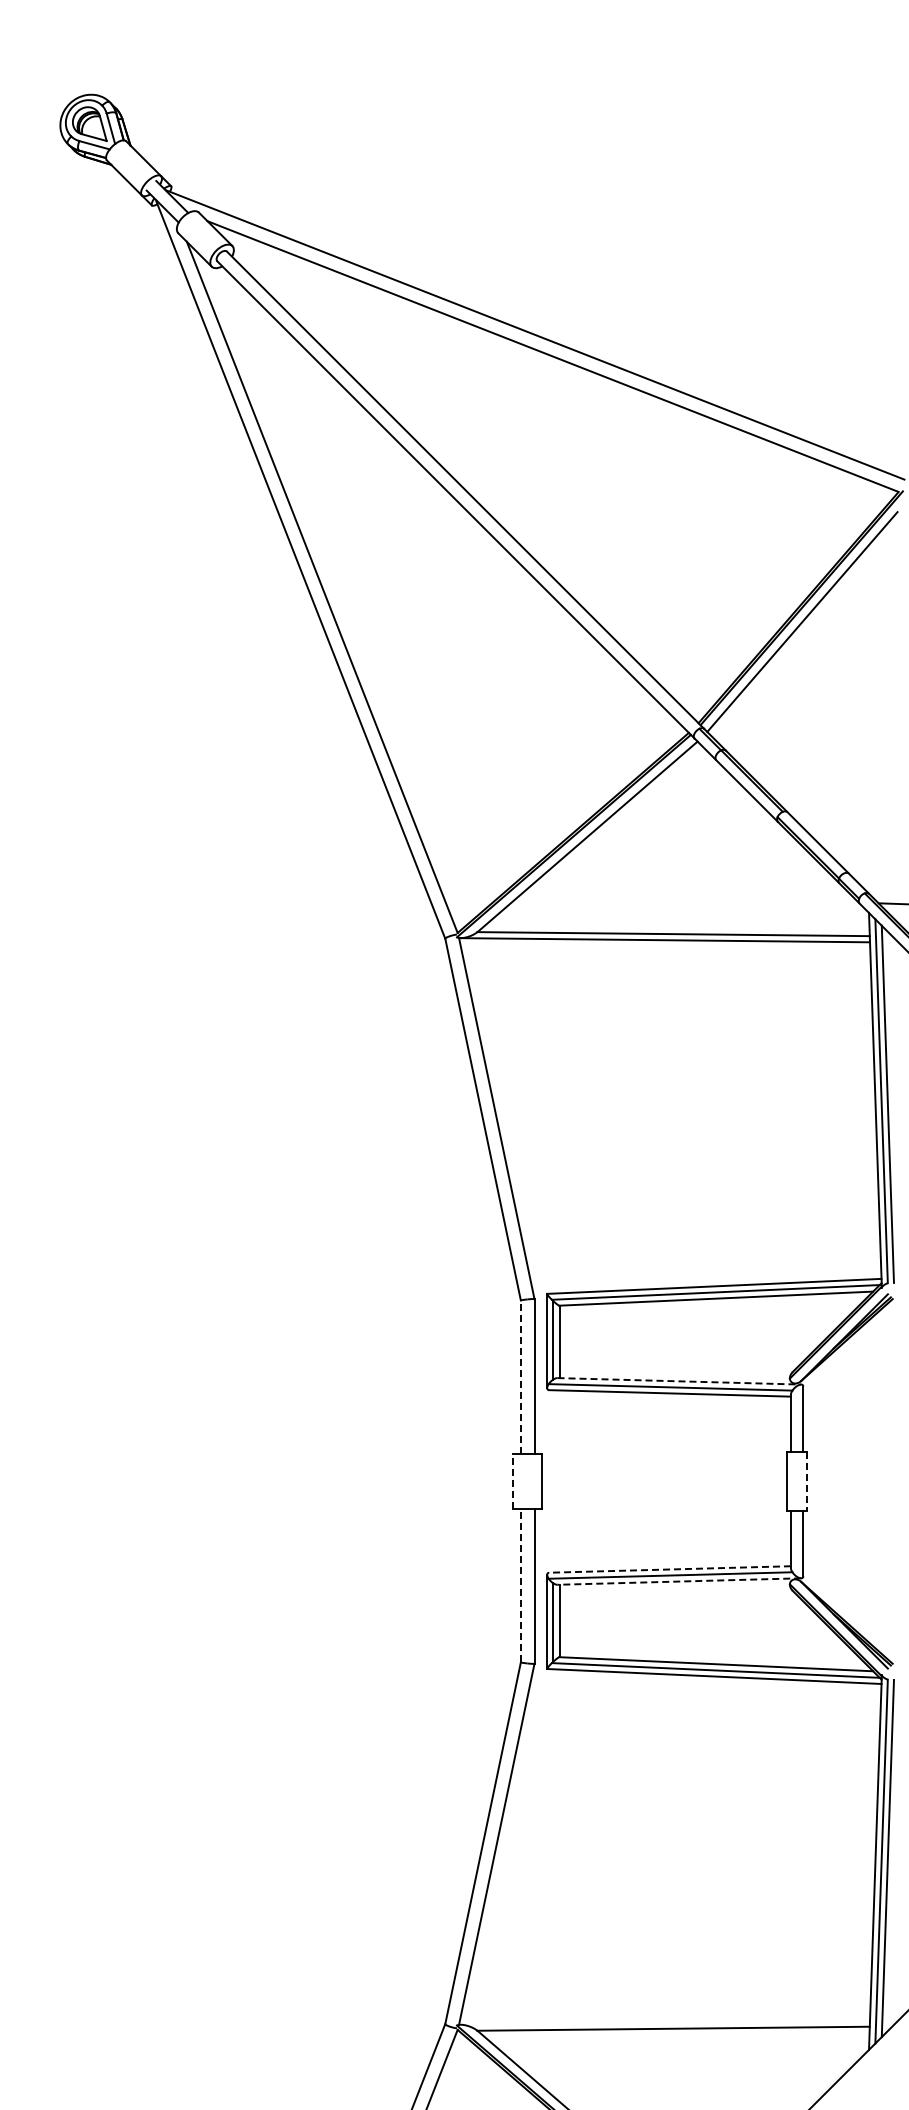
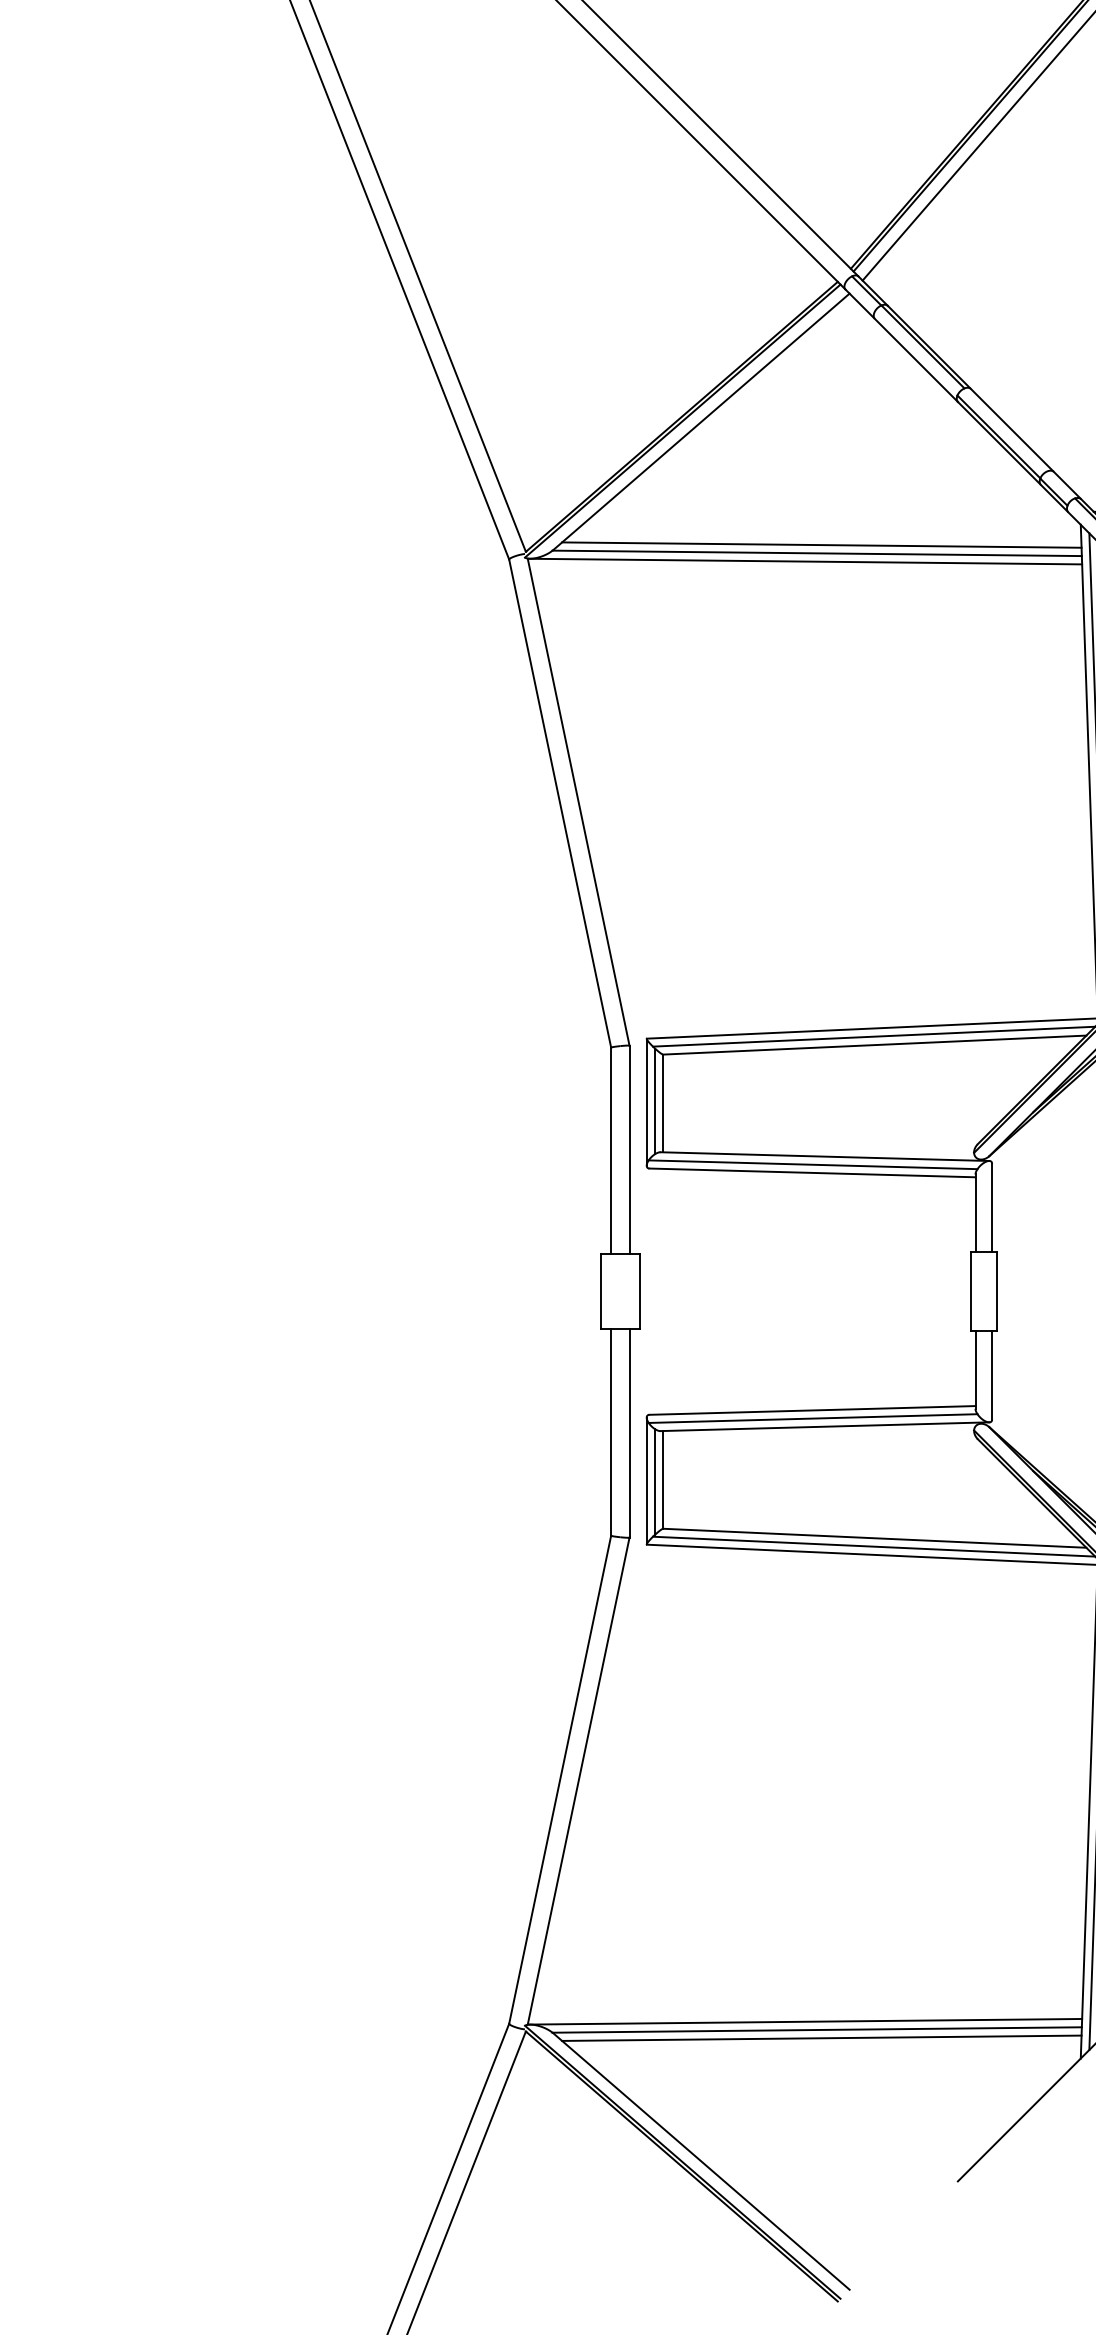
line: (676, 927) -> (821, 544), added
line: (520, 1377) -> (610, 1151), dashed -> solid
line: (679, 1381) -> (825, 1156), dashed -> solid
line: (513, 1481) -> (601, 1291), dashed -> solid
line: (806, 1481) -> (996, 1291), dashed -> solid
line: (670, 1569) -> (812, 1410), dashed -> solid
line: (679, 1581) -> (825, 1426), dashed -> solid
line: (520, 1585) -> (610, 1432), dashed -> solid
line: (664, 2022) -> (804, 2021), added
line: (676, 2034) -> (821, 2037), added

